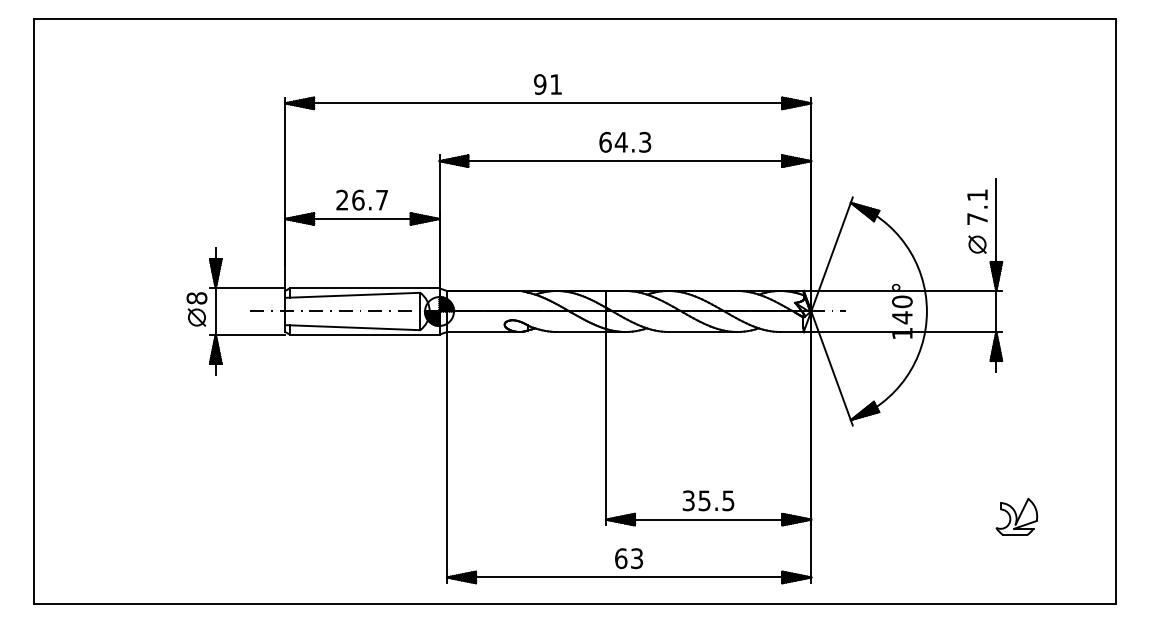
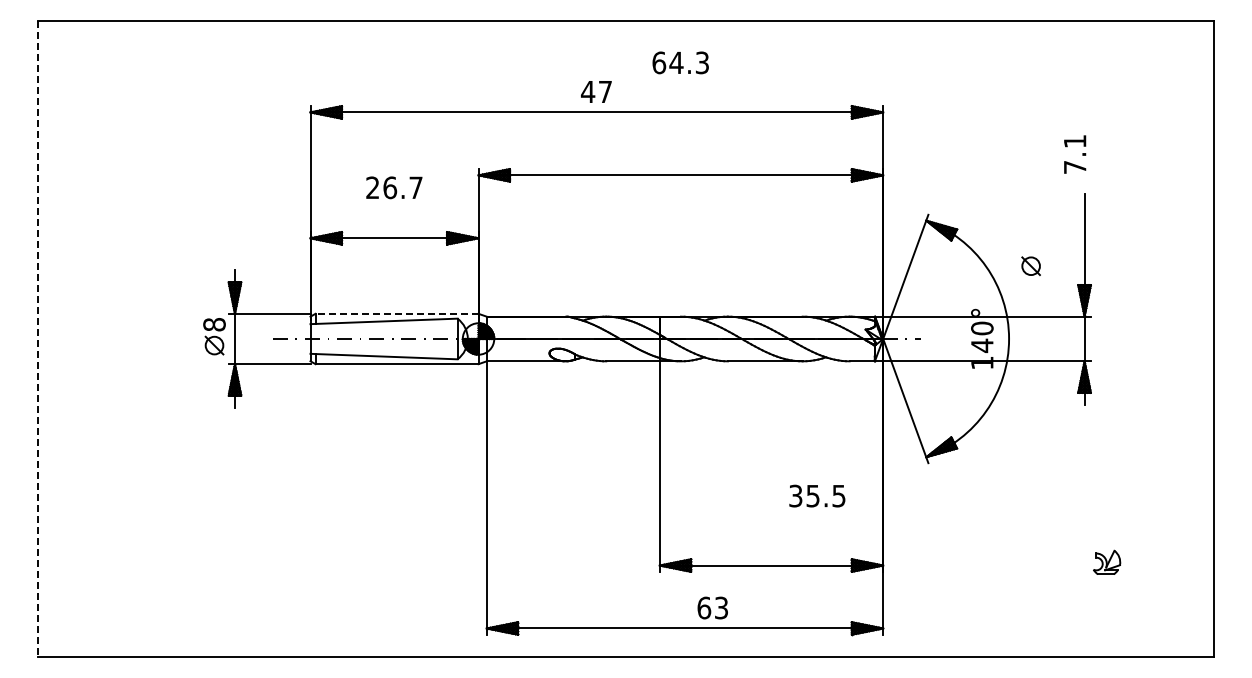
text: (546, 84) -> (595, 91), 91 -> 47
text: (625, 141) -> (680, 62), moved
text: (362, 199) -> (394, 187), moved
text: (977, 207) -> (1075, 154), moved
part: (976, 243) -> (1030, 265), moved
line: (365, 288) -> (397, 313), solid -> dashed
line: (34, 311) -> (37, 339), solid -> dashed
text: (708, 500) -> (817, 495), moved
part: (1016, 516) -> (1106, 562), size x0.6
text: (628, 558) -> (712, 607), moved

